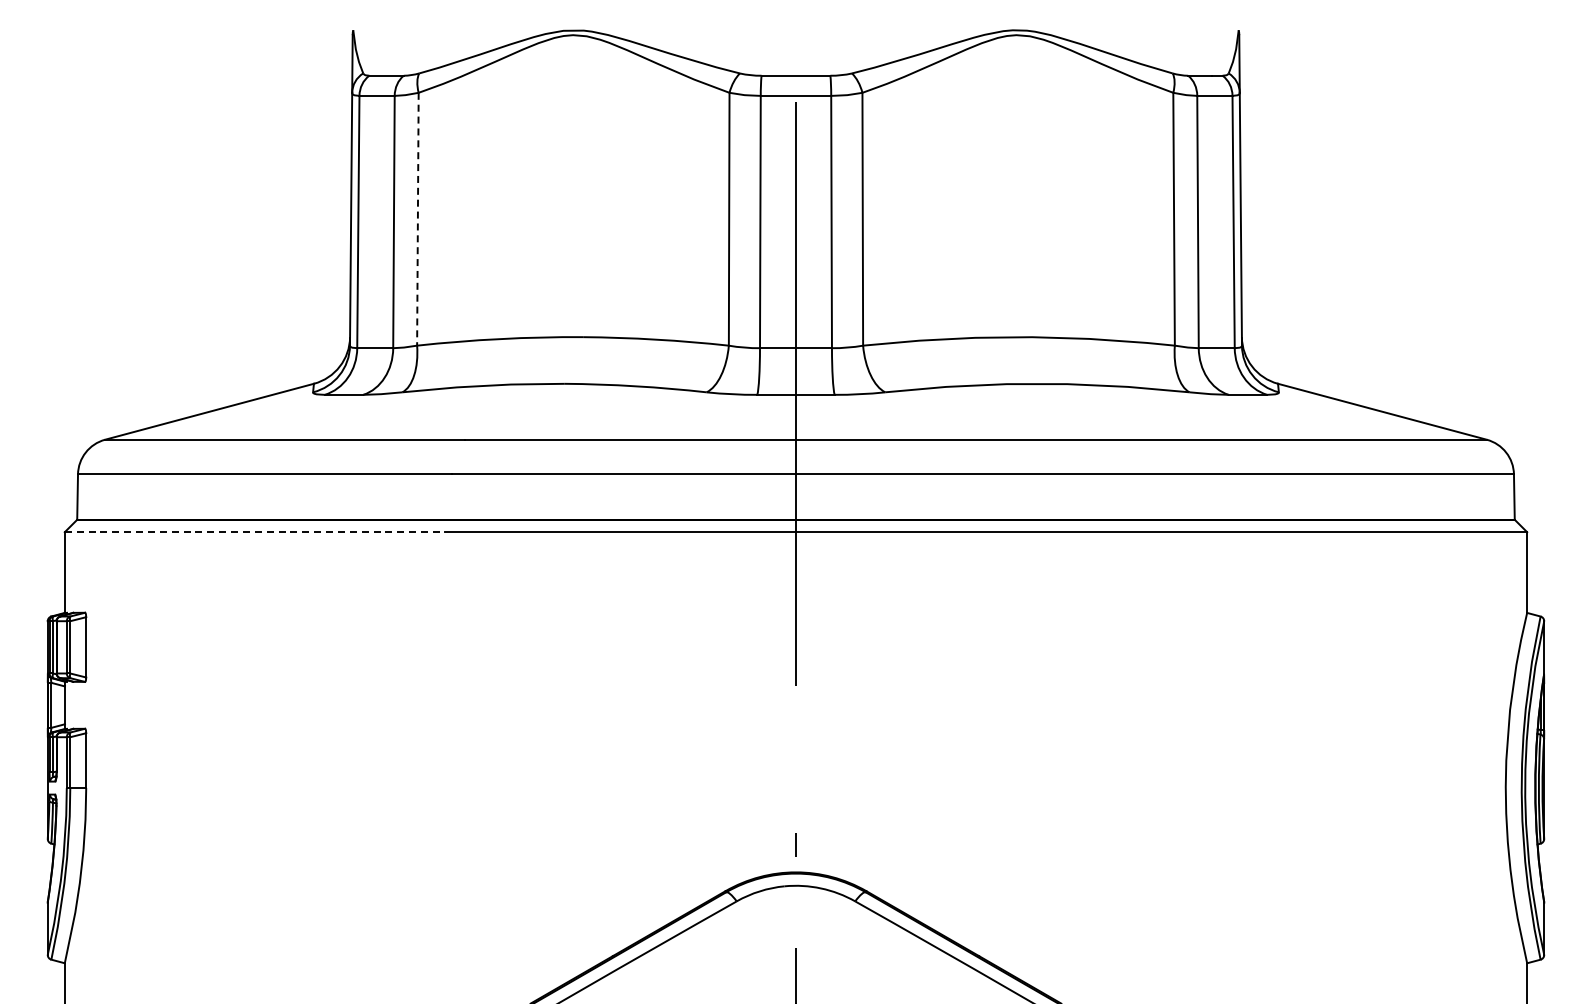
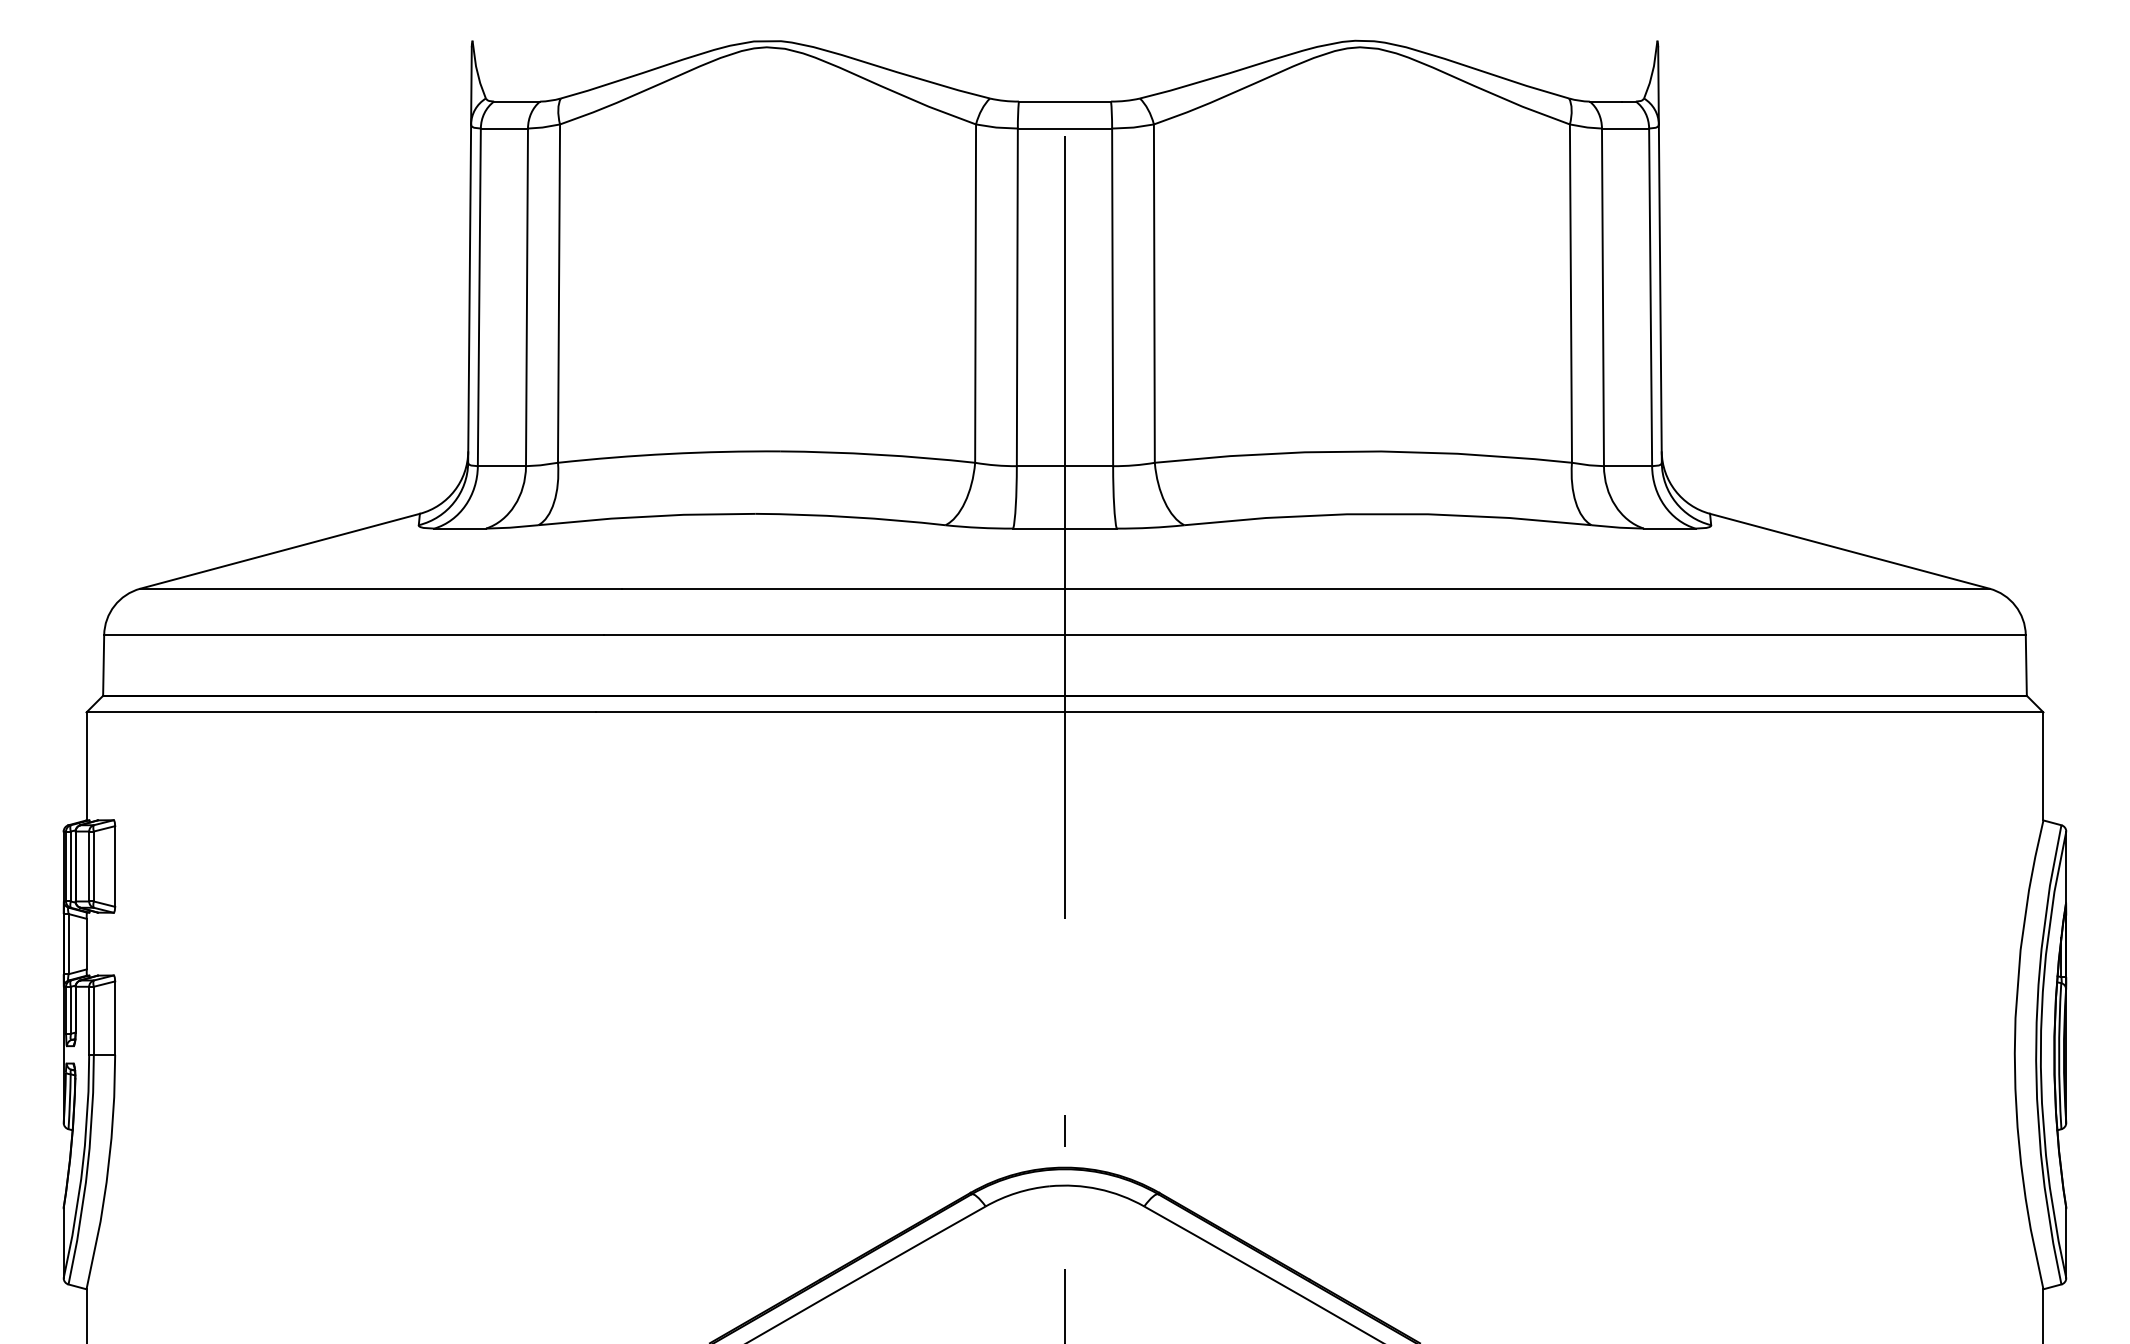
line: (417, 219) -> (558, 293), dashed -> solid
line: (255, 532) -> (341, 712), dashed -> solid

